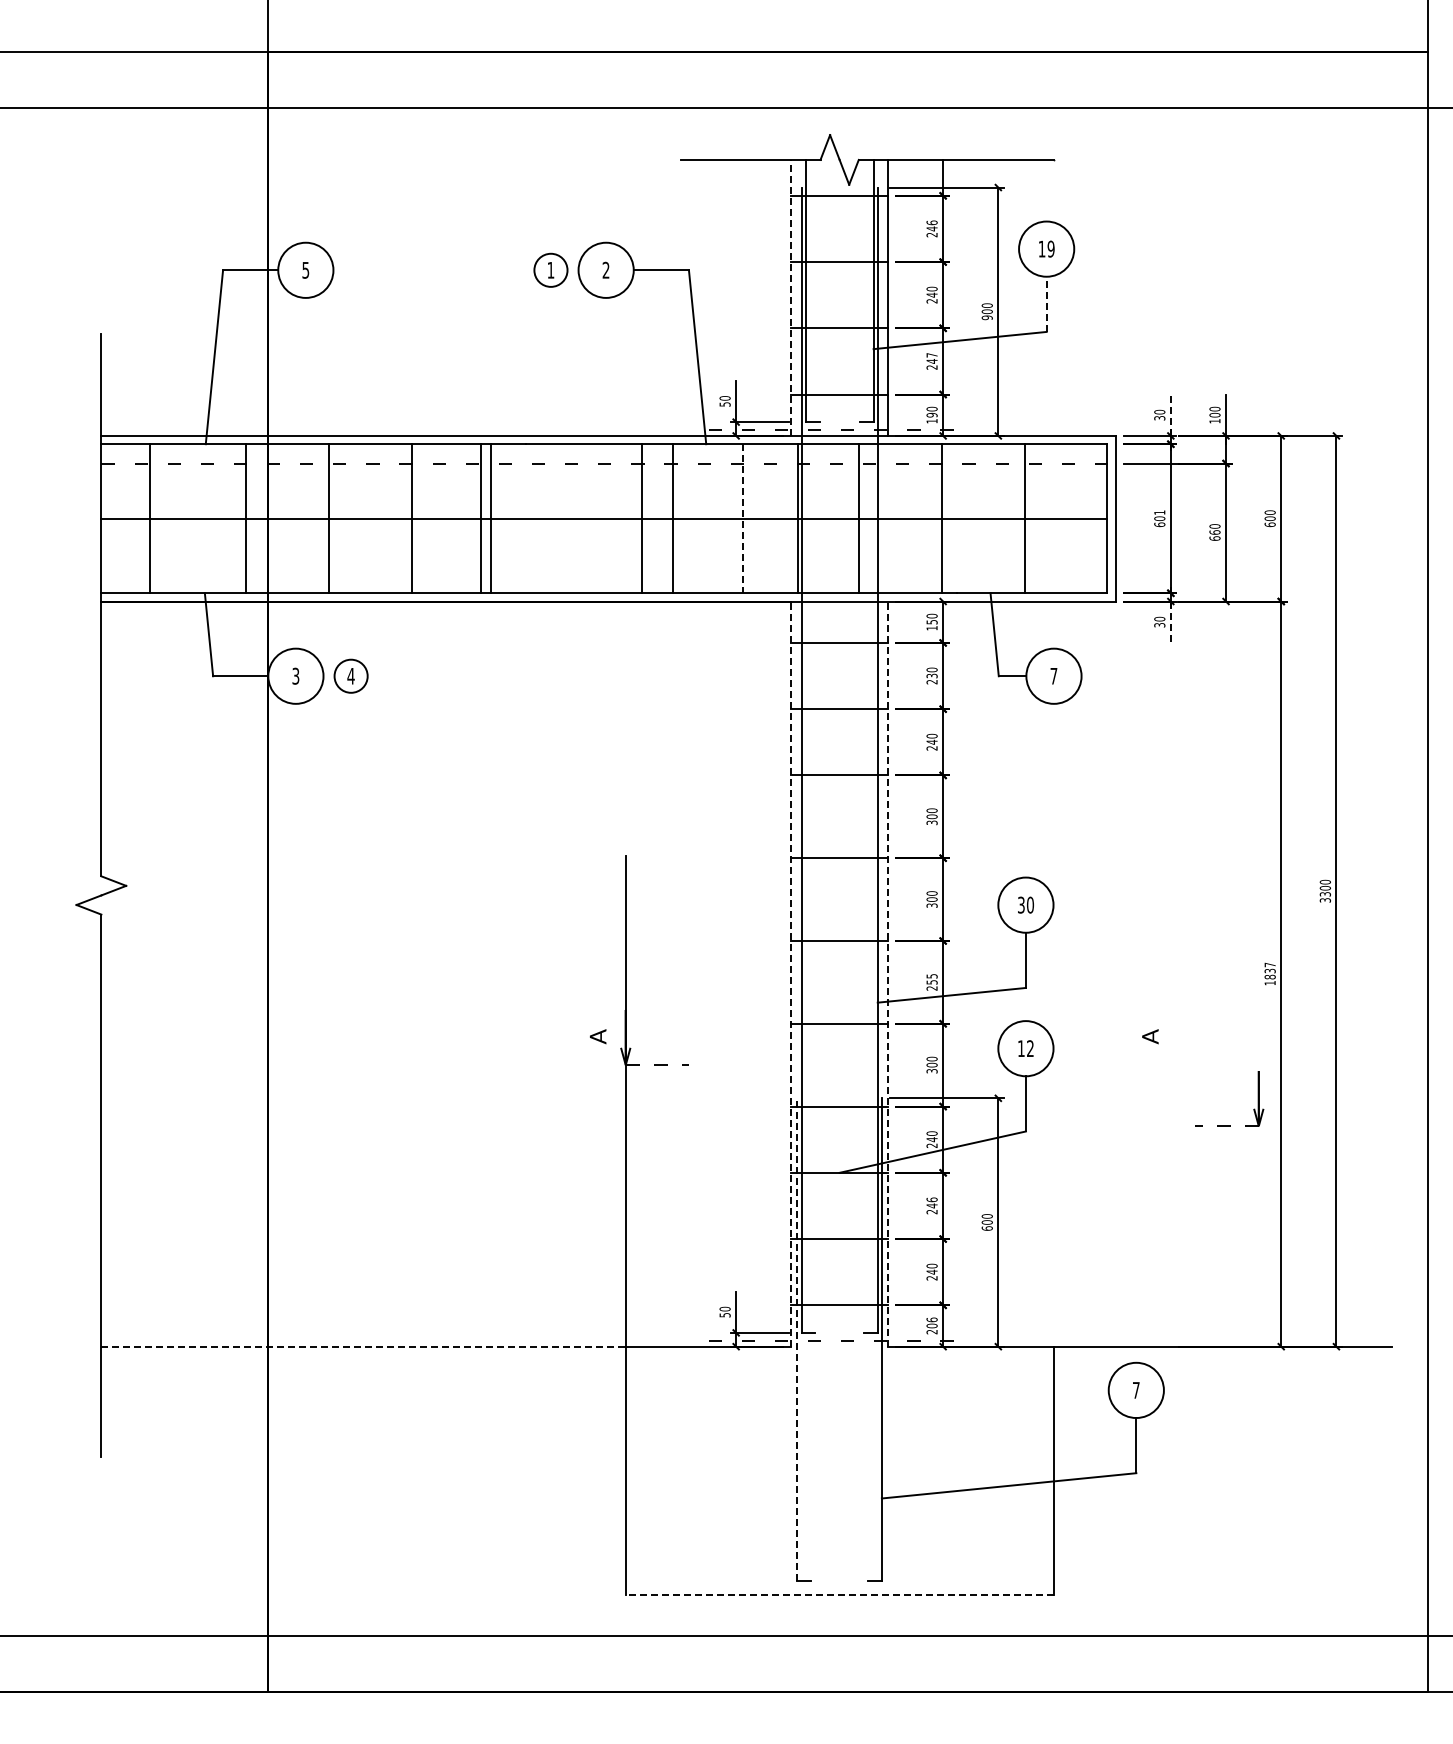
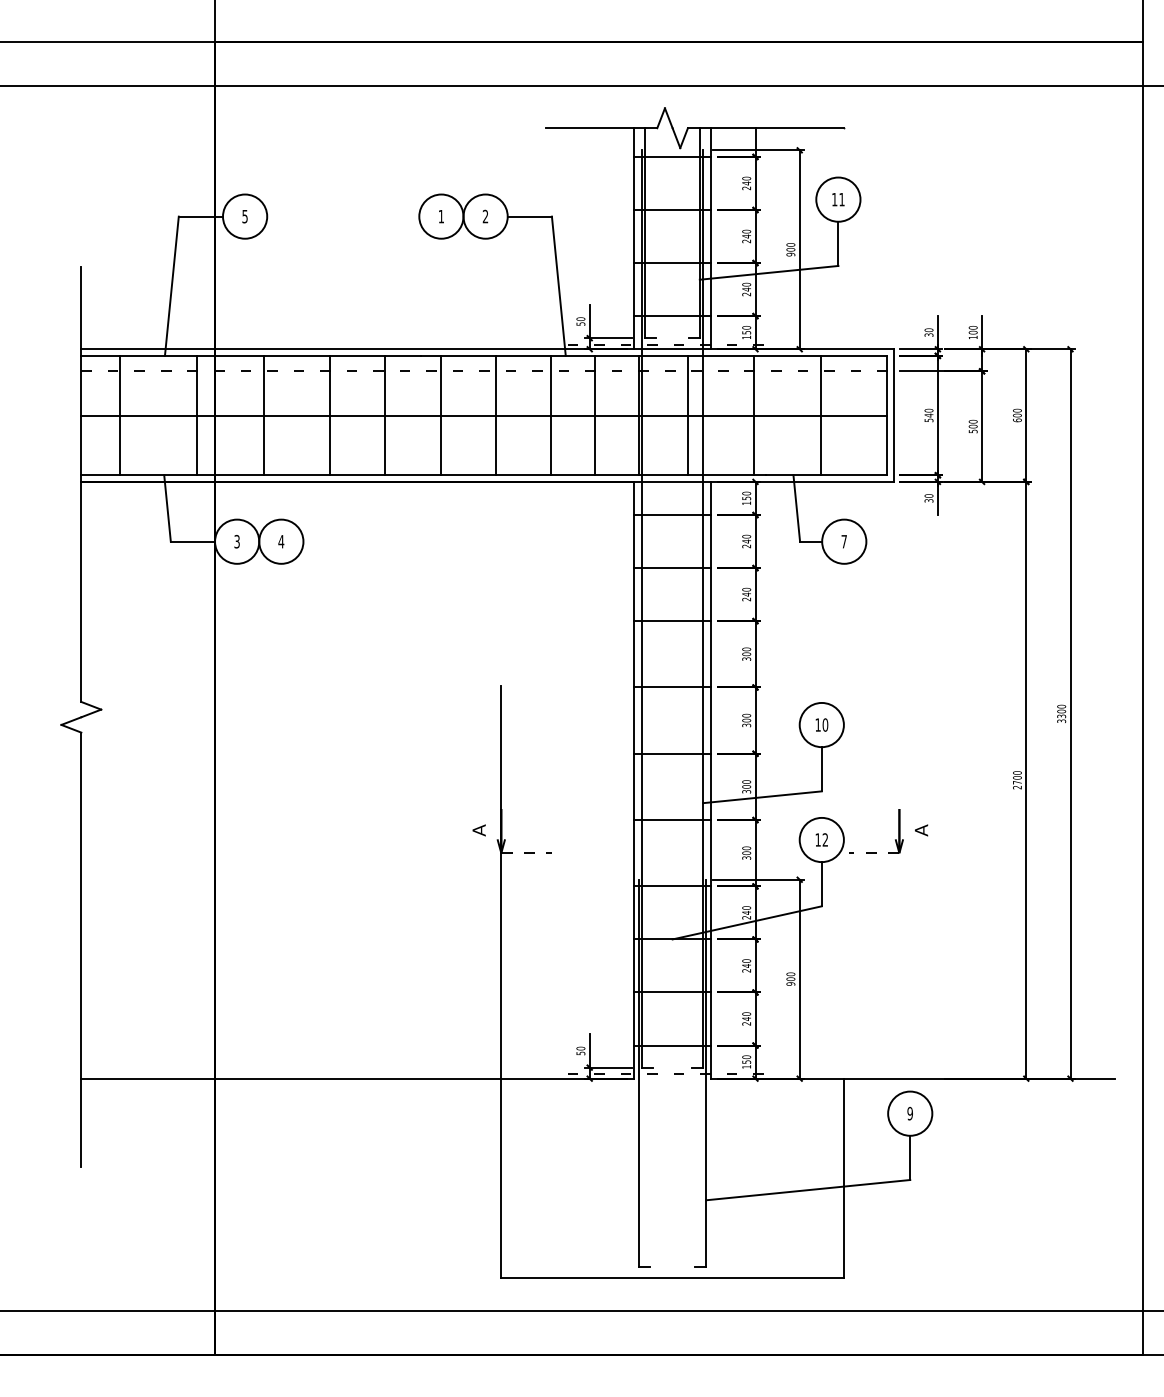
text: (931, 222) -> (746, 178), 246 -> 240
text: (1050, 248) -> (841, 199), 19 -> 11
circle: (550, 269) -> (441, 215), size x1.67
line: (791, 297) -> (634, 238), dashed -> solid
line: (1046, 304) -> (838, 243), dashed -> solid
text: (931, 355) -> (746, 284), 247 -> 240
text: (931, 414) -> (746, 332), 190 -> 150
line: (1170, 415) -> (937, 332), dashed -> solid
line: (490, 518) -> (440, 415), moved
line: (641, 518) -> (550, 415), moved
line: (672, 518) -> (495, 415), moved
line: (743, 518) -> (595, 415), dashed -> solid
text: (1159, 518) -> (928, 415), 601 -> 540
text: (1214, 535) -> (972, 428), 660 -> 500
line: (1170, 622) -> (937, 498), dashed -> solid
circle: (350, 675) -> (280, 541), size x1.67
text: (931, 675) -> (746, 541), 230 -> 240
text: (1021, 904) -> (818, 724), 30 -> 10
text: (1269, 973) -> (1016, 779), 1837 -> 2700
line: (791, 974) -> (634, 780), dashed -> solid
line: (887, 974) -> (710, 780), dashed -> solid
text: (931, 982) -> (746, 786), 255 -> 300
part: (1253, 1109) -> (895, 839), moved
text: (931, 1199) -> (746, 960), 246 -> 240
text: (986, 1228) -> (790, 984), 600 -> 900
text: (931, 1325) -> (746, 1061), 206 -> 150
line: (797, 1339) -> (638, 1072), dashed -> solid
line: (364, 1346) -> (292, 1078), dashed -> solid
text: (1135, 1389) -> (909, 1112), 7 -> 9
line: (839, 1595) -> (672, 1277), dashed -> solid

